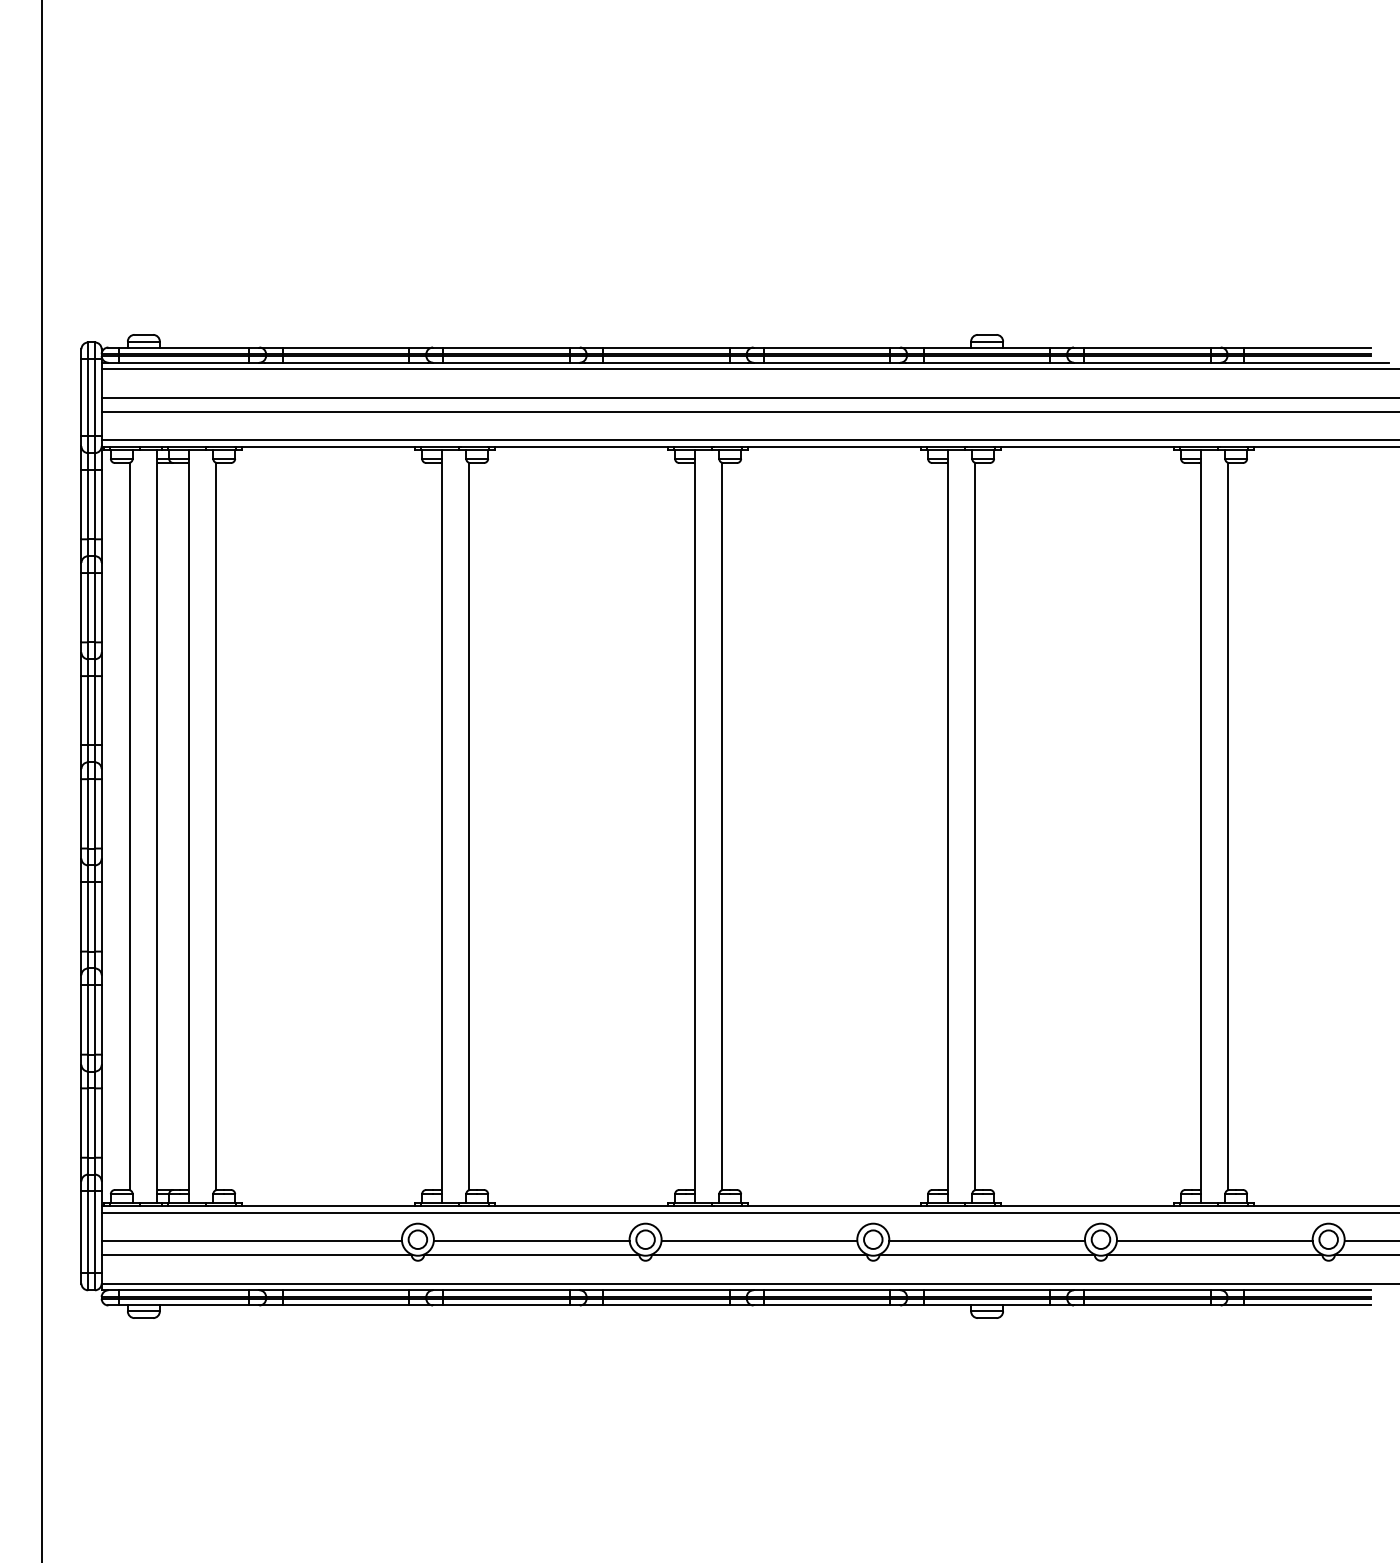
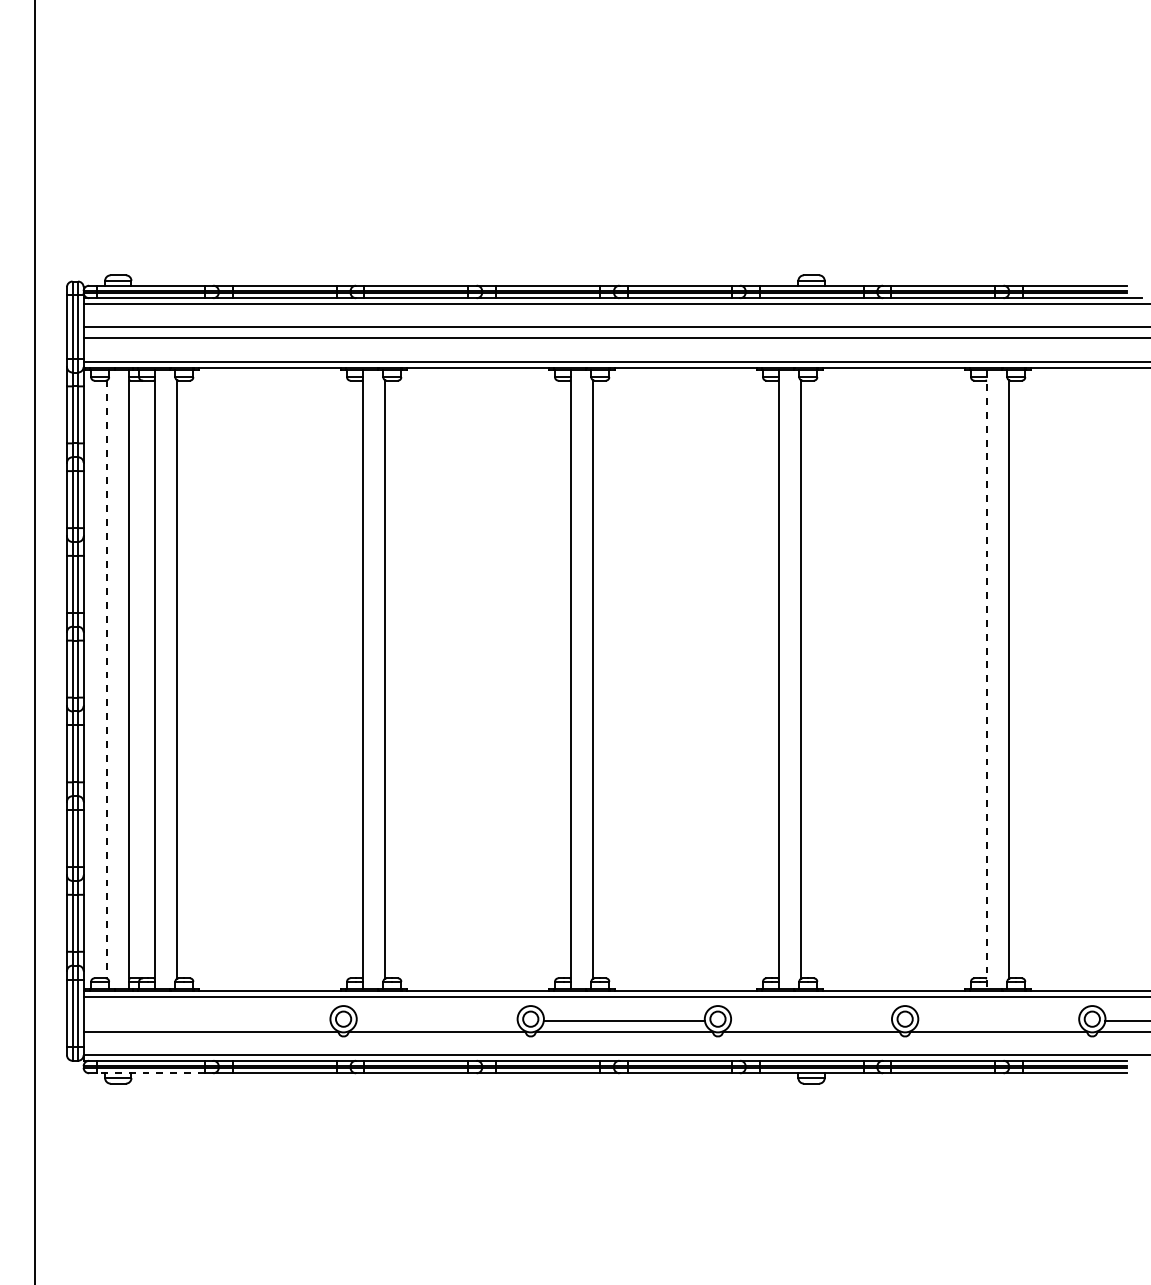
line: (130, 826) -> (107, 679), solid -> dashed
line: (1200, 827) -> (986, 680), solid -> dashed
line: (251, 1241) -> (206, 1020), removed
line: (531, 1241) -> (436, 1020), removed
line: (987, 1241) -> (811, 1020), removed
line: (1214, 1241) -> (998, 1020), removed
line: (183, 1305) -> (150, 1073), solid -> dashed

